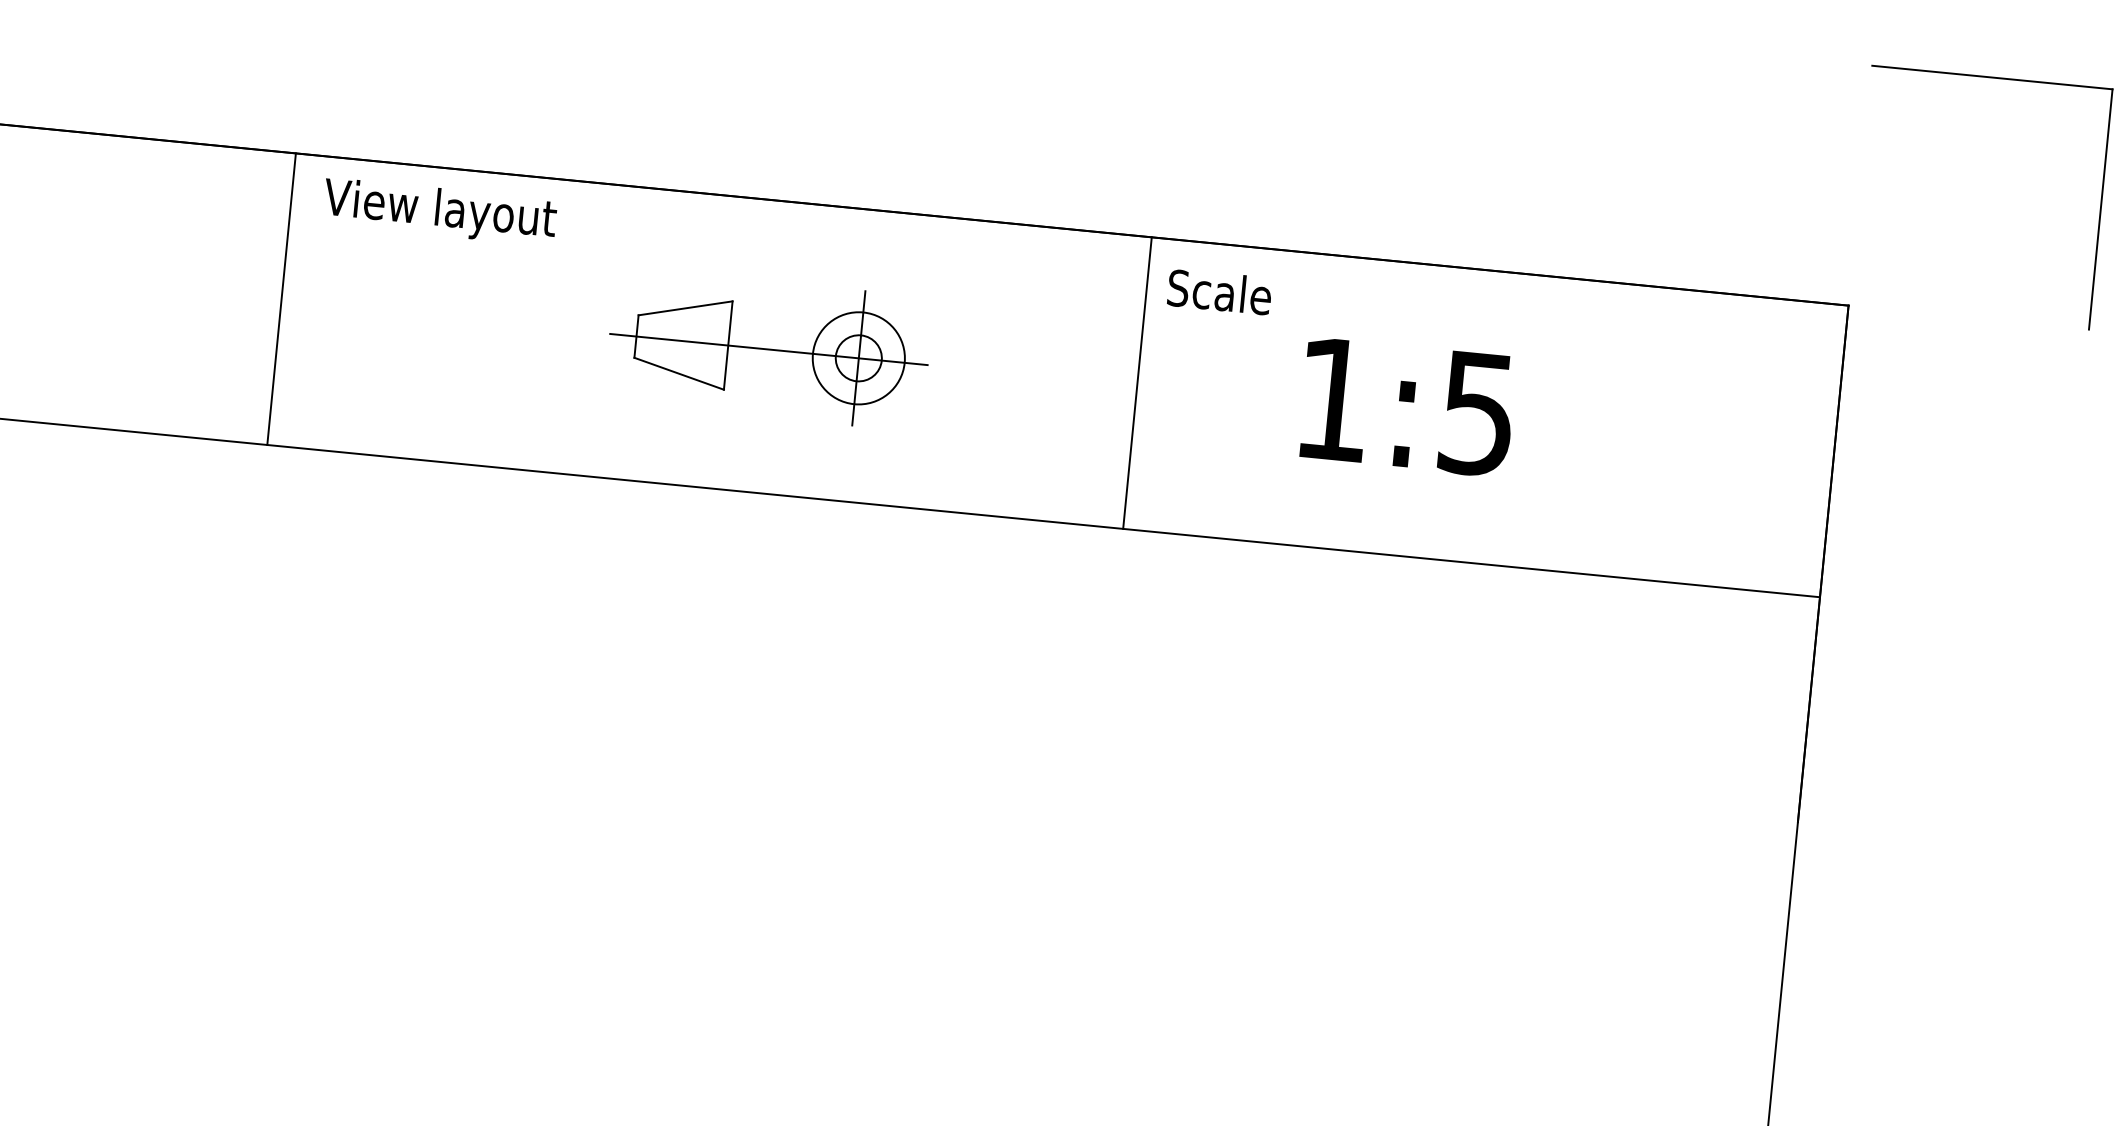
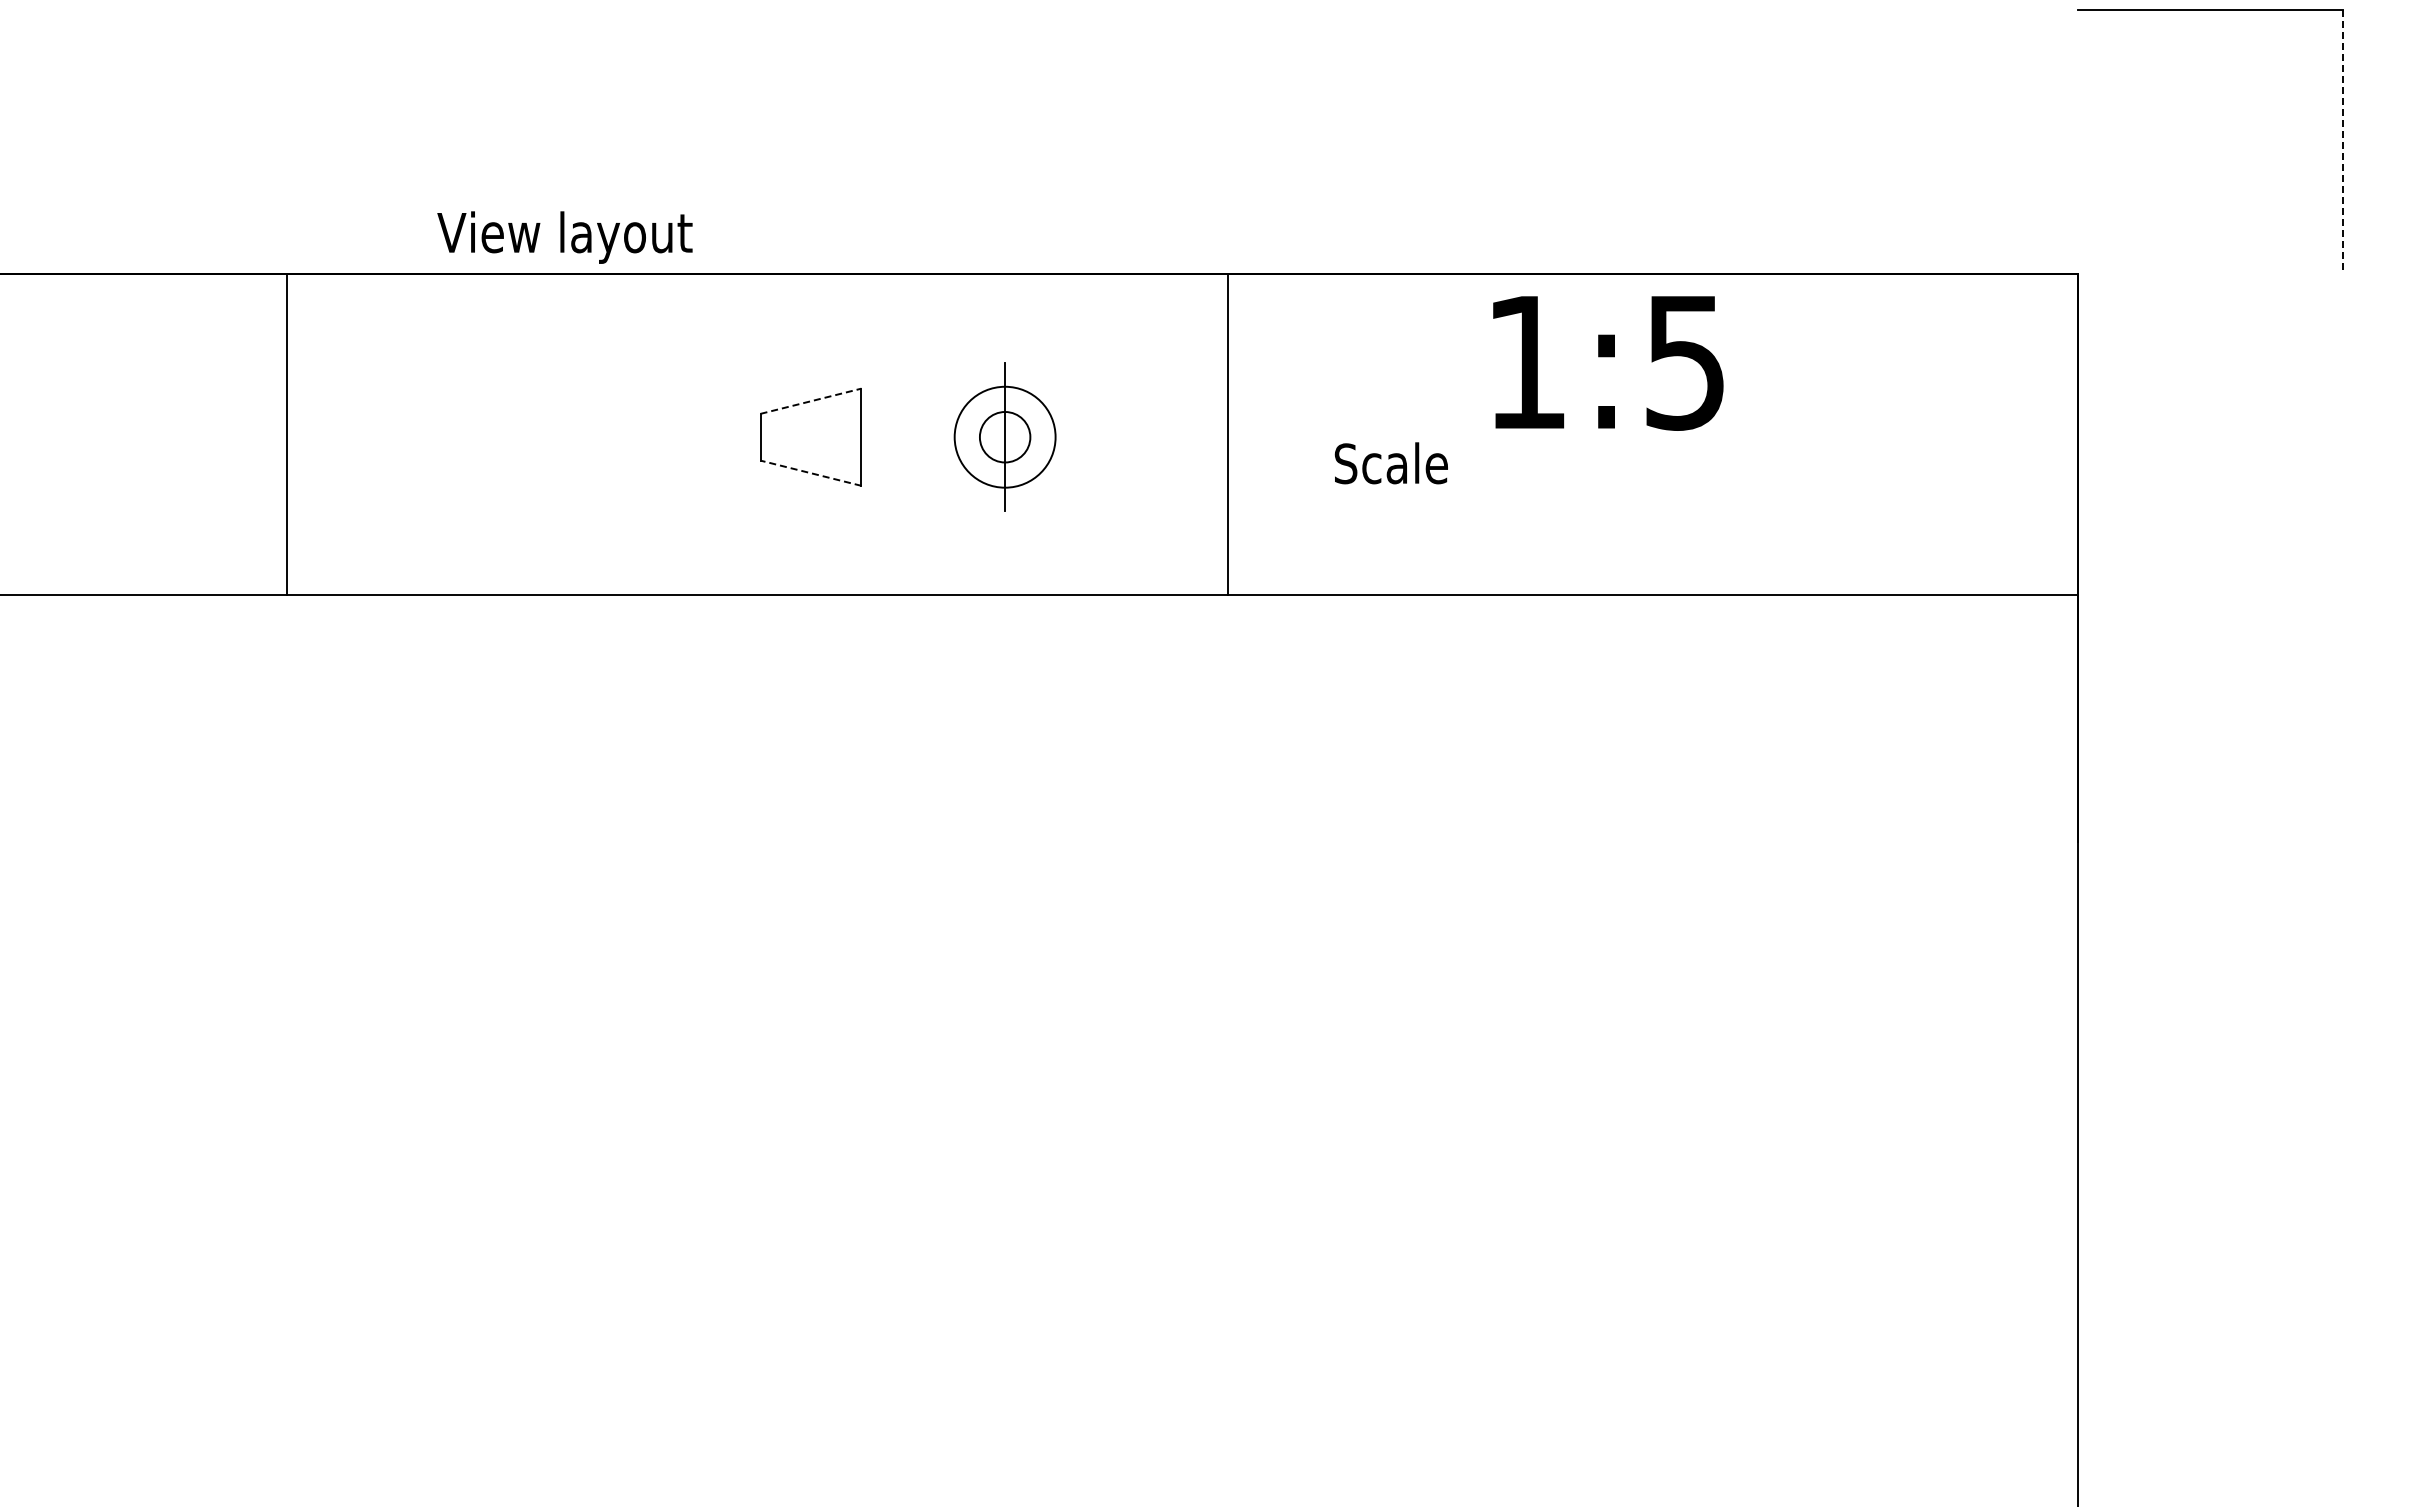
line: (2100, 209) -> (2342, 142), solid -> dashed
text: (439, 211) -> (564, 237), moved
text: (1218, 292) -> (1390, 463), moved
line: (281, 299) -> (286, 434), moved
line: (686, 308) -> (811, 401), solid -> dashed
line: (768, 349) -> (905, 437), removed
line: (678, 373) -> (810, 473), solid -> dashed
line: (1137, 383) -> (1228, 434), moved
text: (1407, 407) -> (1608, 363), moved

